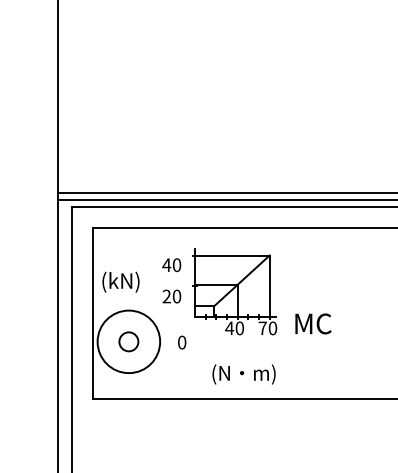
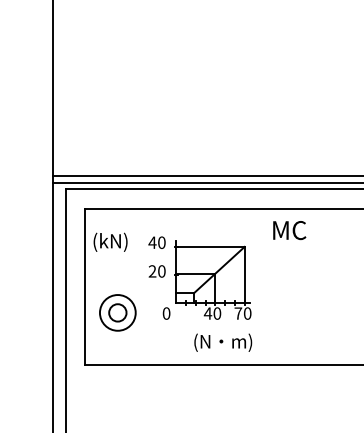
text: (120, 281) -> (110, 241), moved
part: (234, 291) -> (212, 279), moved
text: (313, 323) -> (289, 230), moved
circle: (128, 341) -> (117, 312), size x0.62

